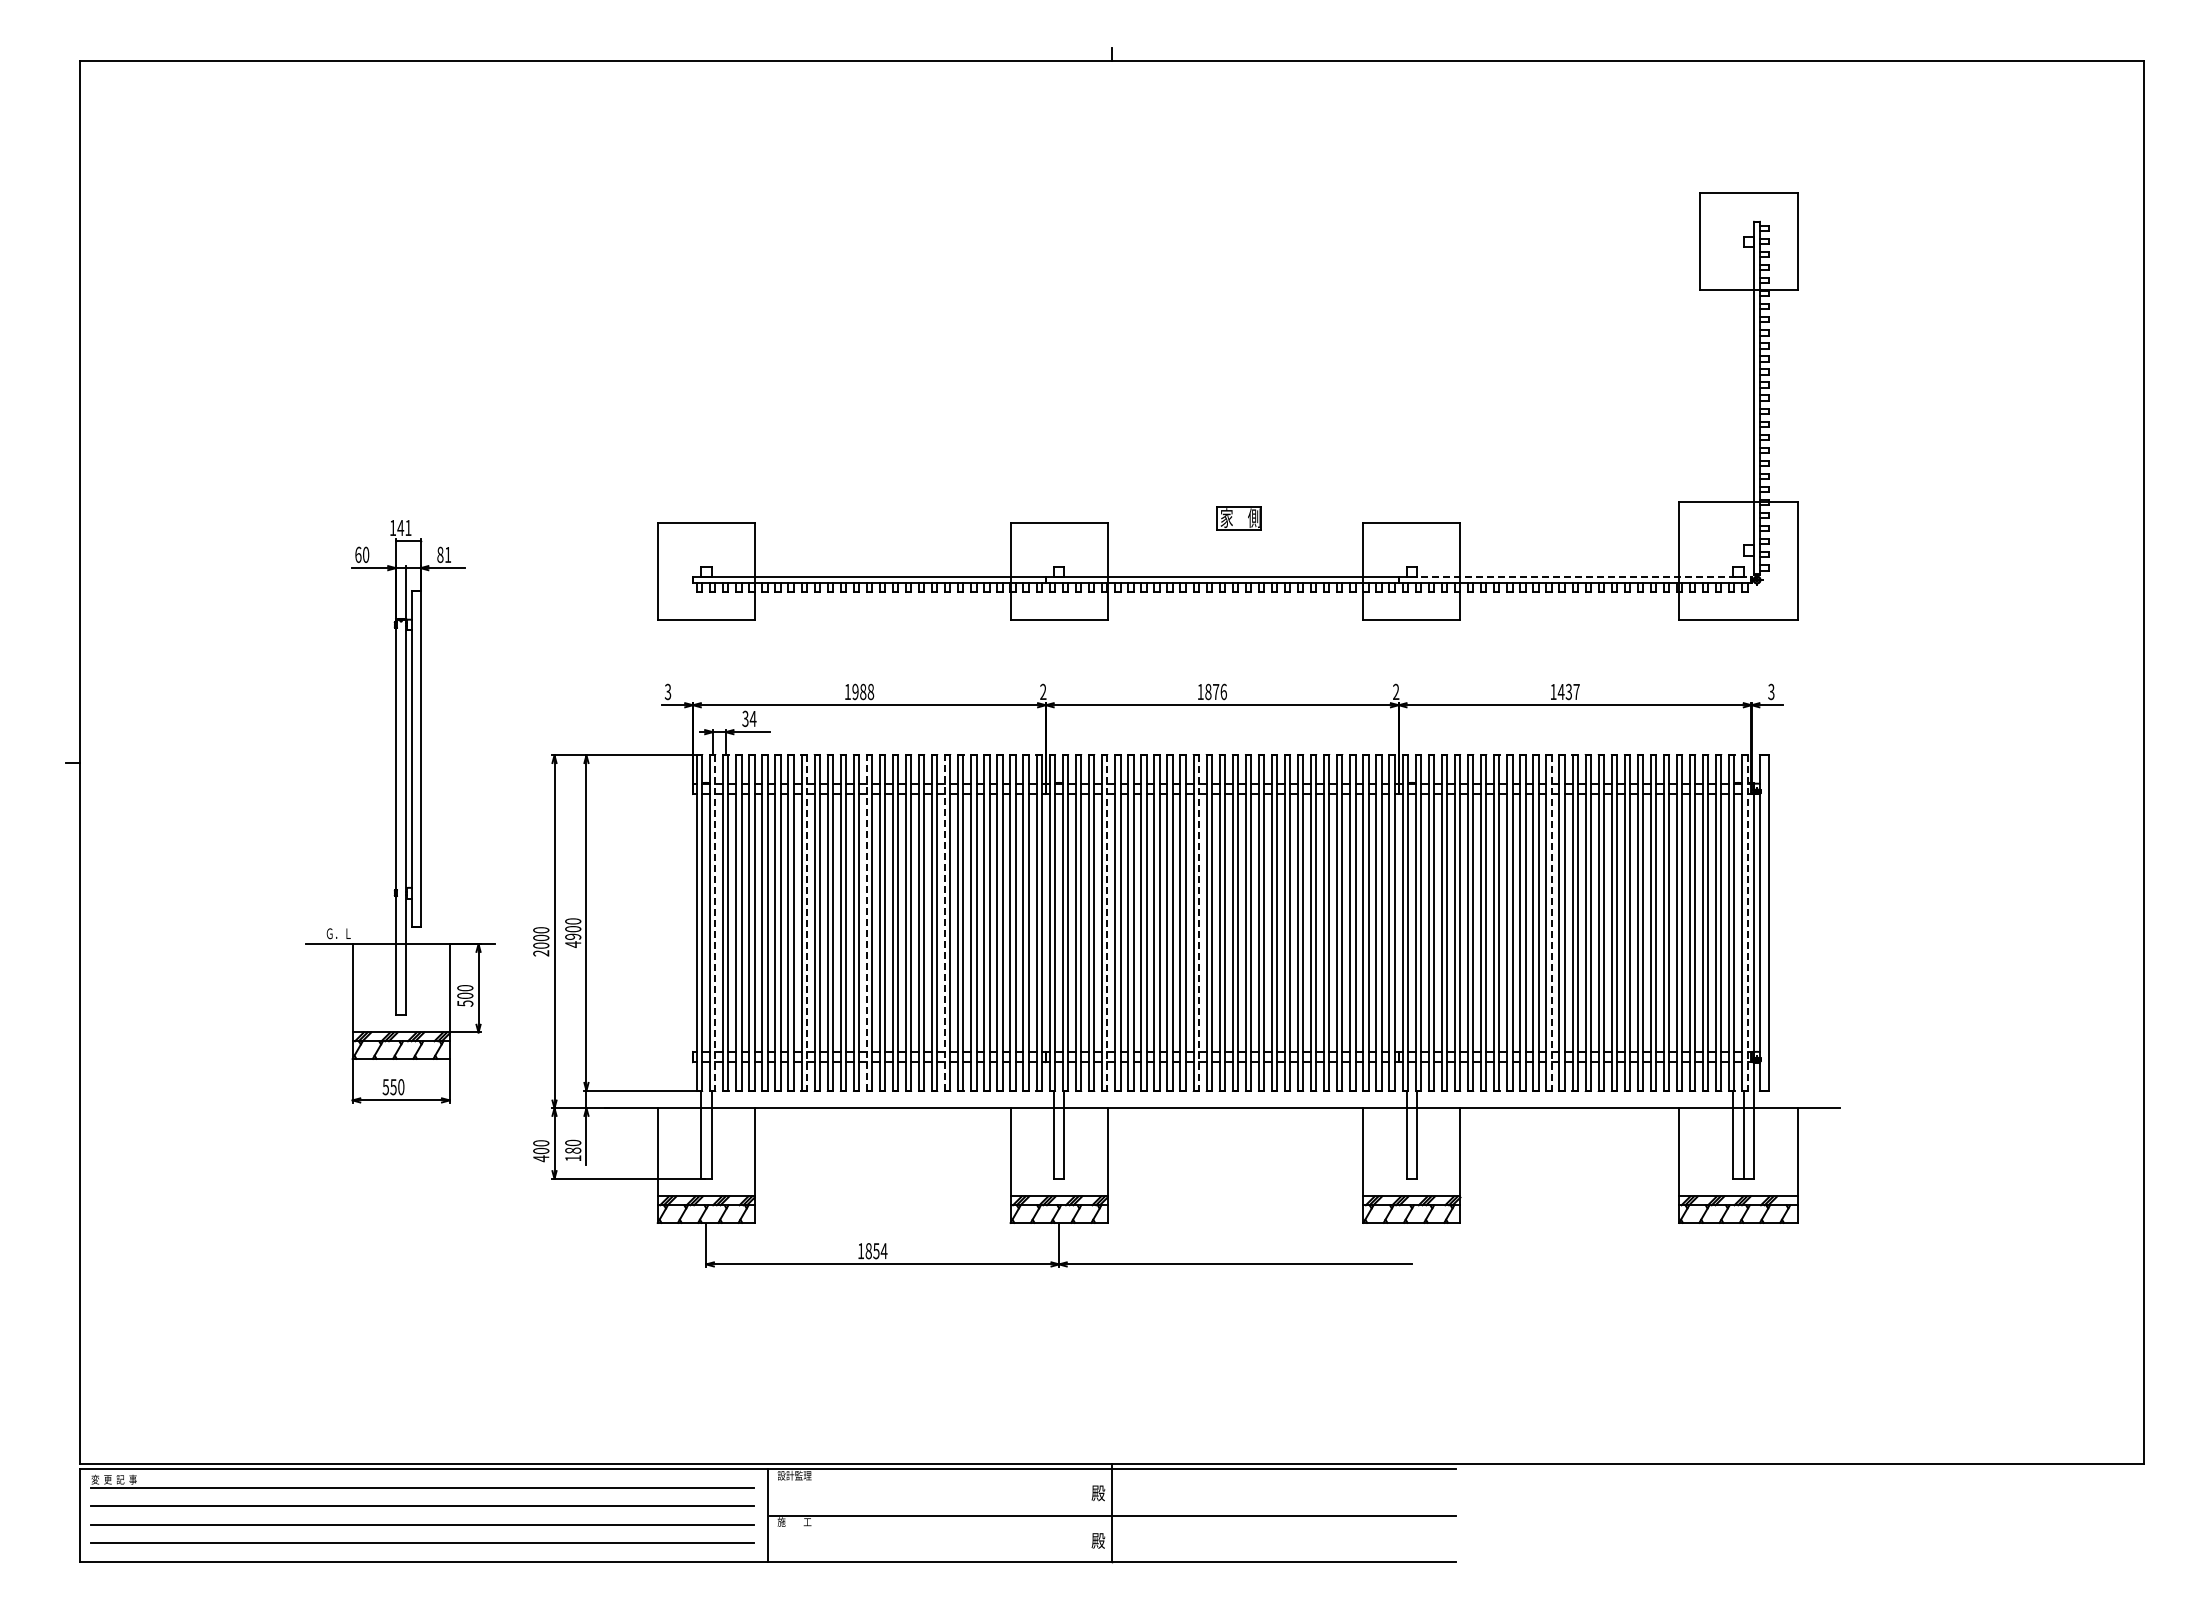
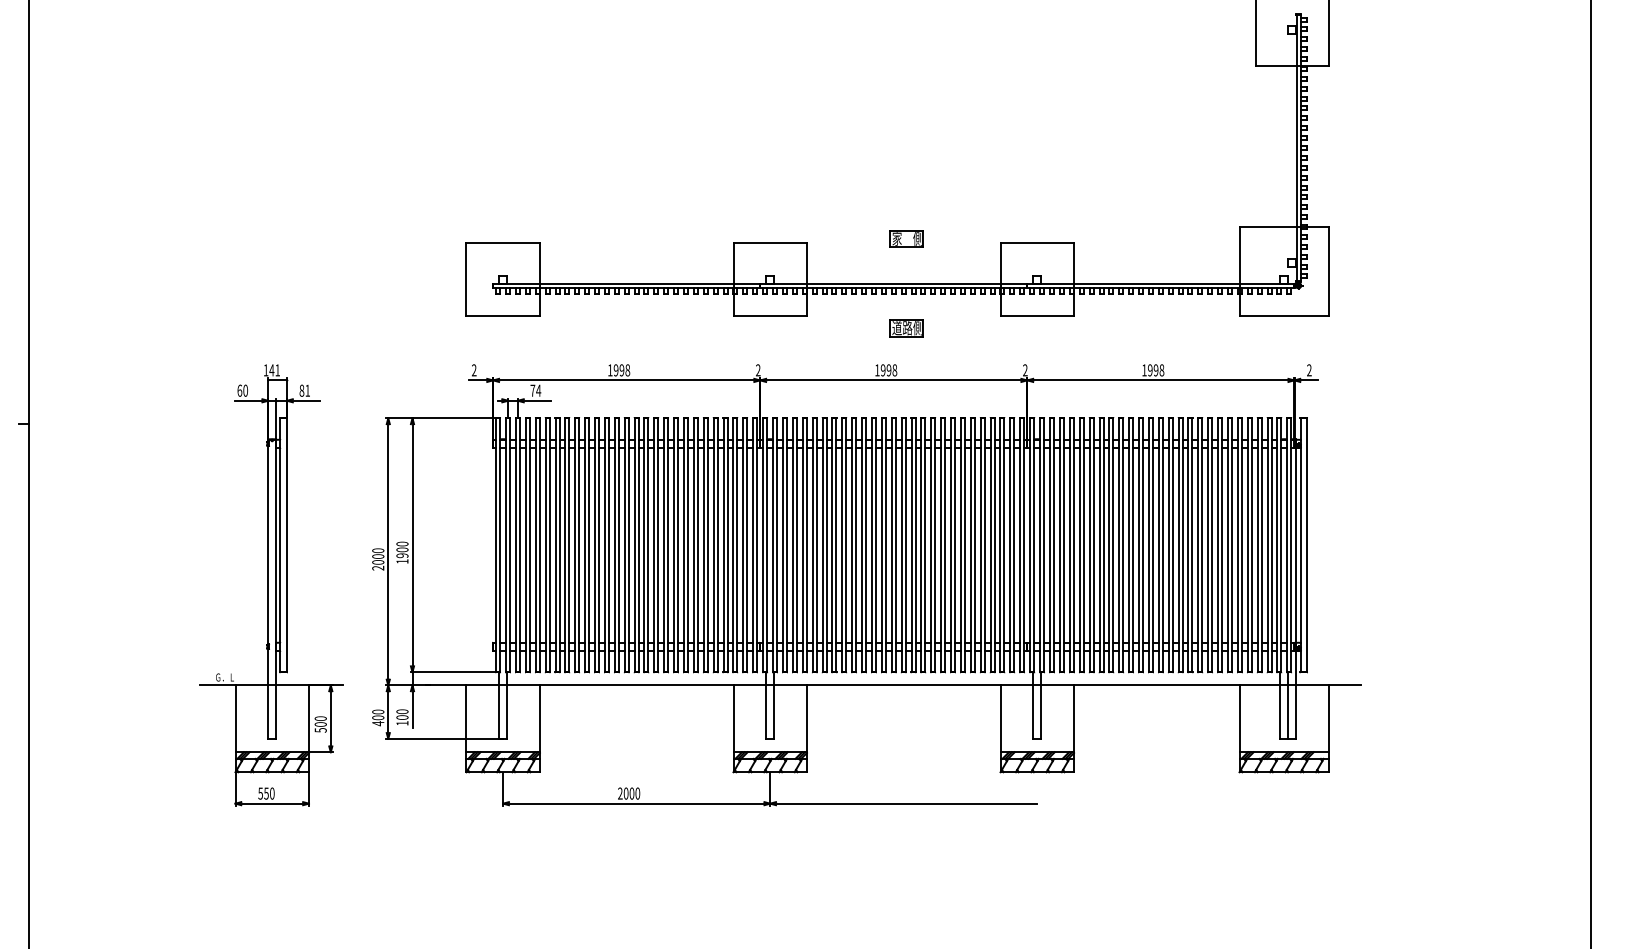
line: (1575, 577) -> (1161, 283), dashed -> solid
part: (1238, 635) -> (906, 327), added
text: (1215, 691) -> (888, 370), 1876 -> 1998
text: (1568, 691) -> (1155, 370), 1437 -> 1998
text: (667, 692) -> (473, 370), 3 -> 2
text: (863, 692) -> (622, 370), 1988 -> 1998
text: (1771, 692) -> (1309, 370), 3 -> 2
text: (745, 718) -> (532, 390), 34 -> 74
part: (400, 811) -> (271, 584), moved
line: (715, 922) -> (510, 544), dashed -> solid
line: (806, 922) -> (579, 544), dashed -> solid
line: (866, 922) -> (624, 544), dashed -> solid
line: (945, 922) -> (684, 544), dashed -> solid
line: (1107, 922) -> (806, 544), dashed -> solid
line: (1198, 922) -> (875, 544), dashed -> solid
line: (1551, 922) -> (1142, 544), dashed -> solid
line: (1747, 922) -> (1291, 544), dashed -> solid
text: (573, 944) -> (402, 561), 4900 -> 1900
text: (572, 1150) -> (401, 717), 180 -> 100
text: (872, 1251) -> (628, 793), 1854 -> 2000

